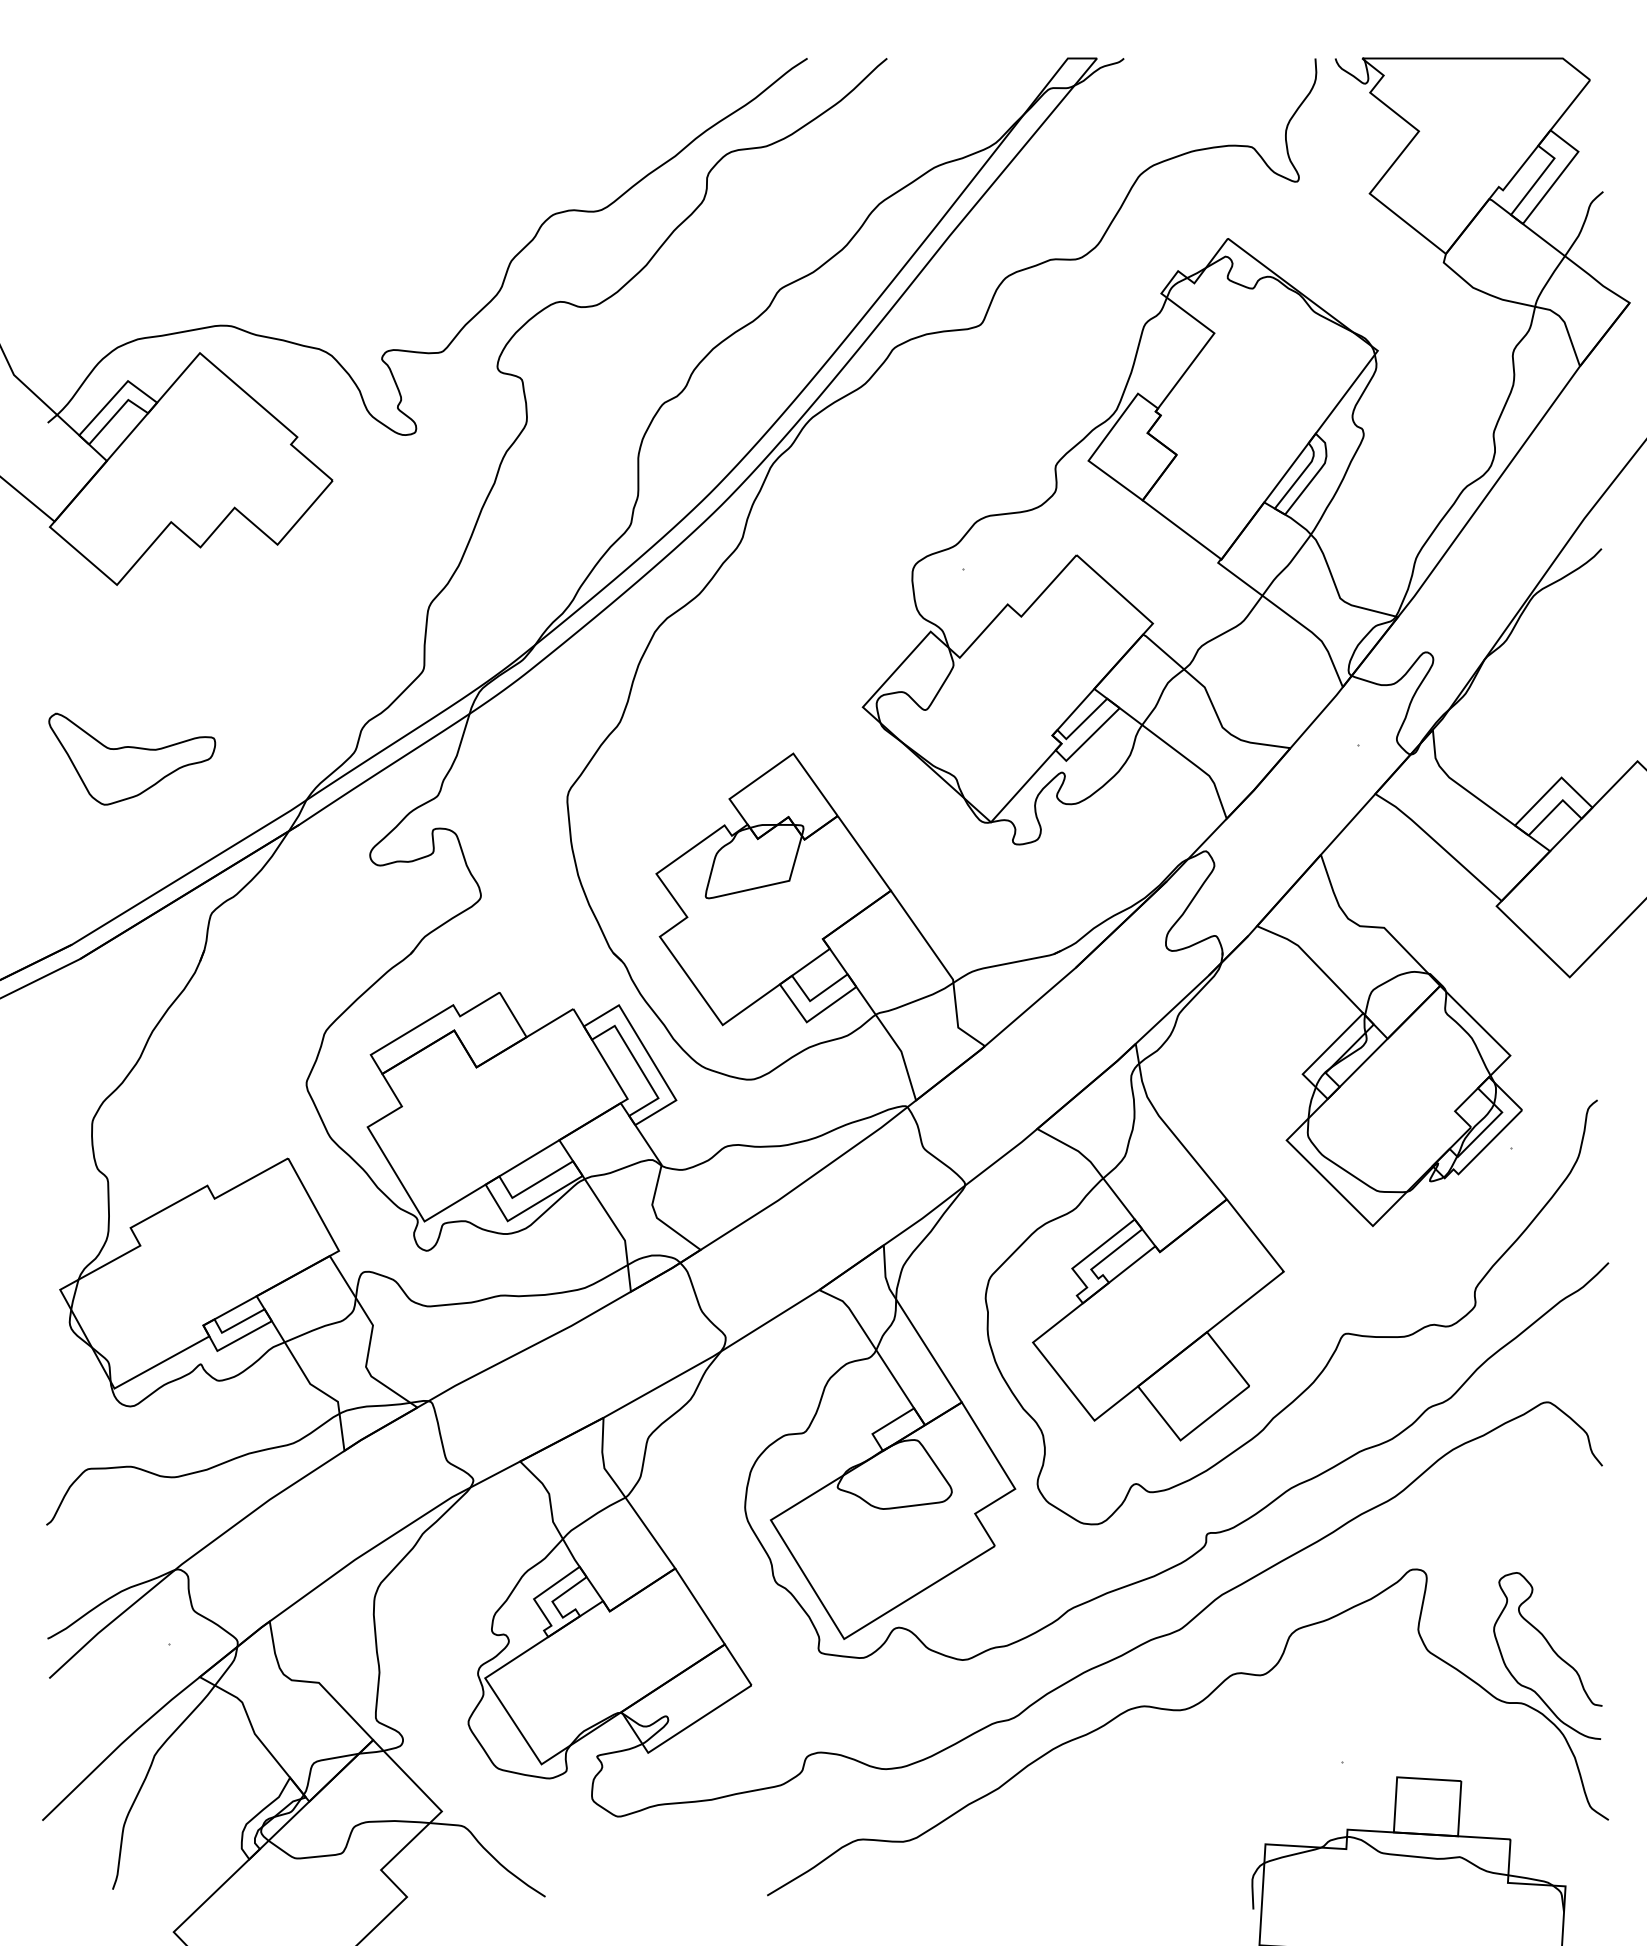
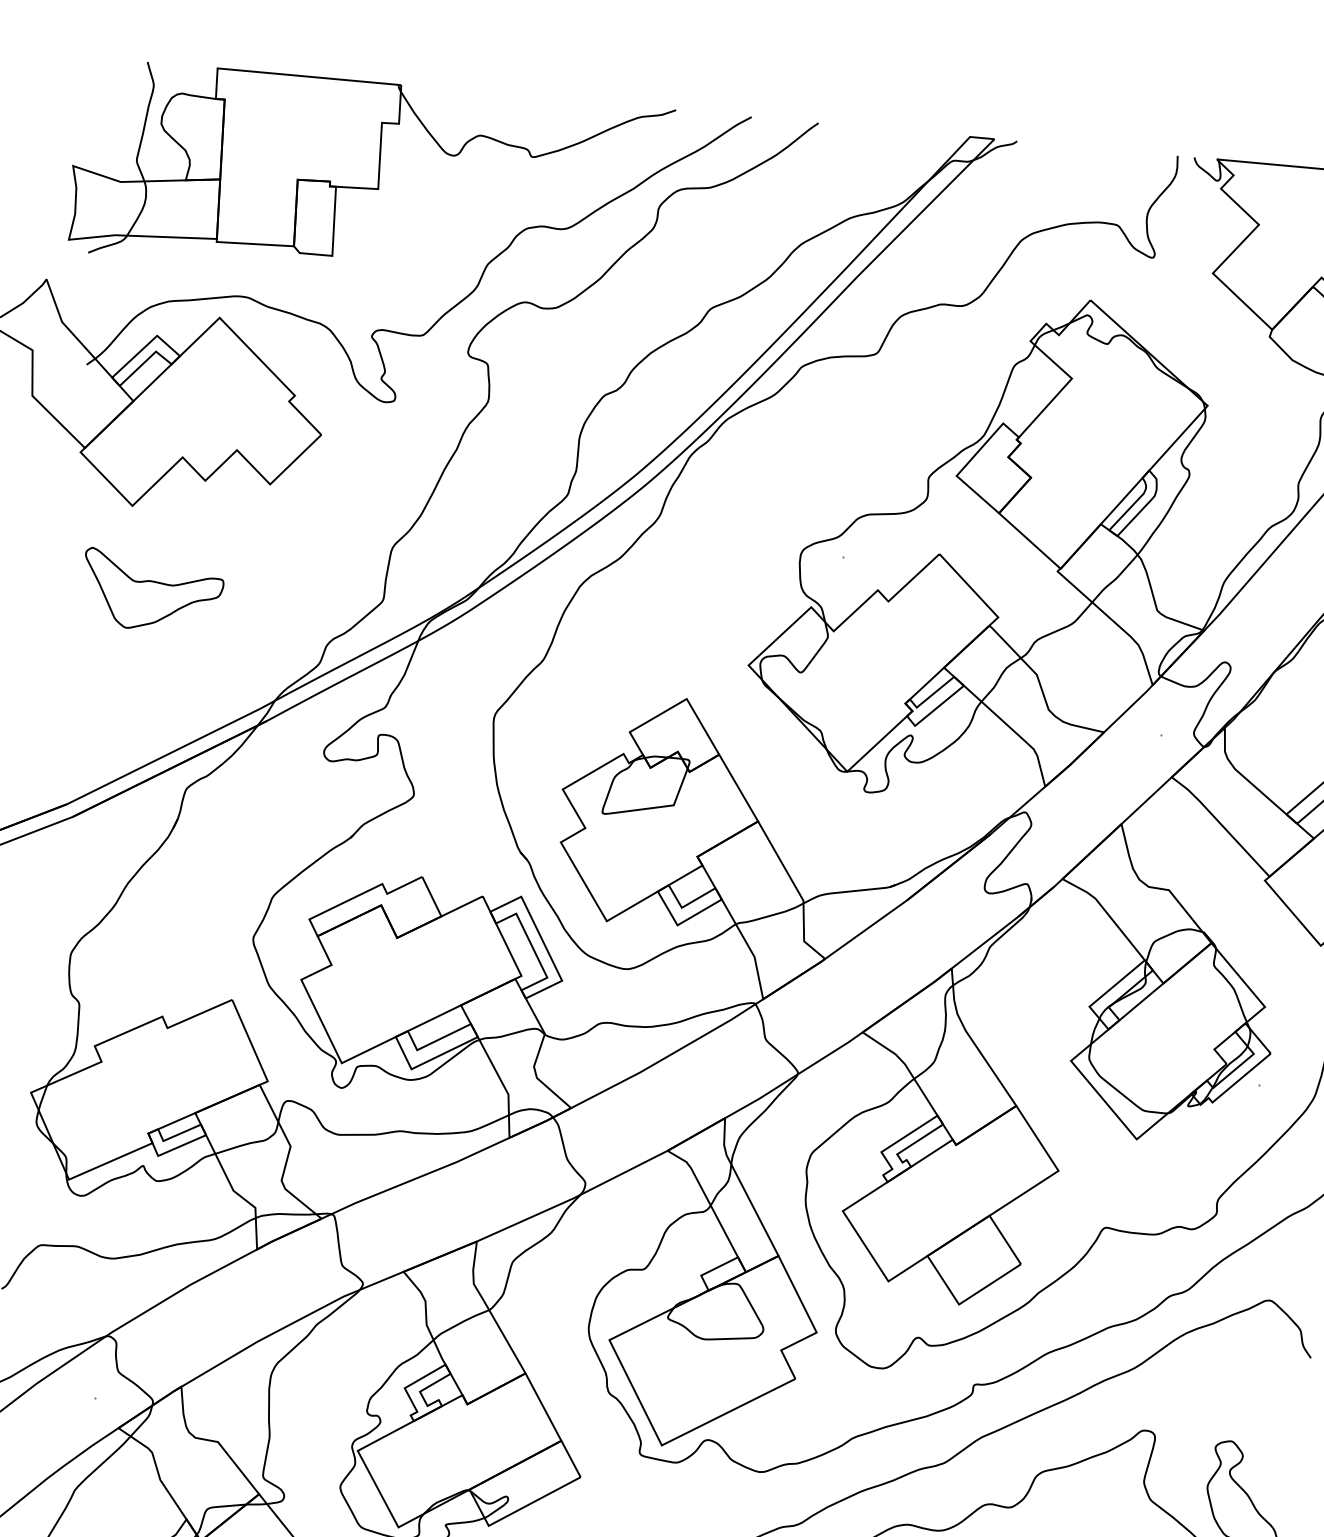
part: (363, 173) -> (370, 179), added
part: (132, 758) -> (153, 591), moved

